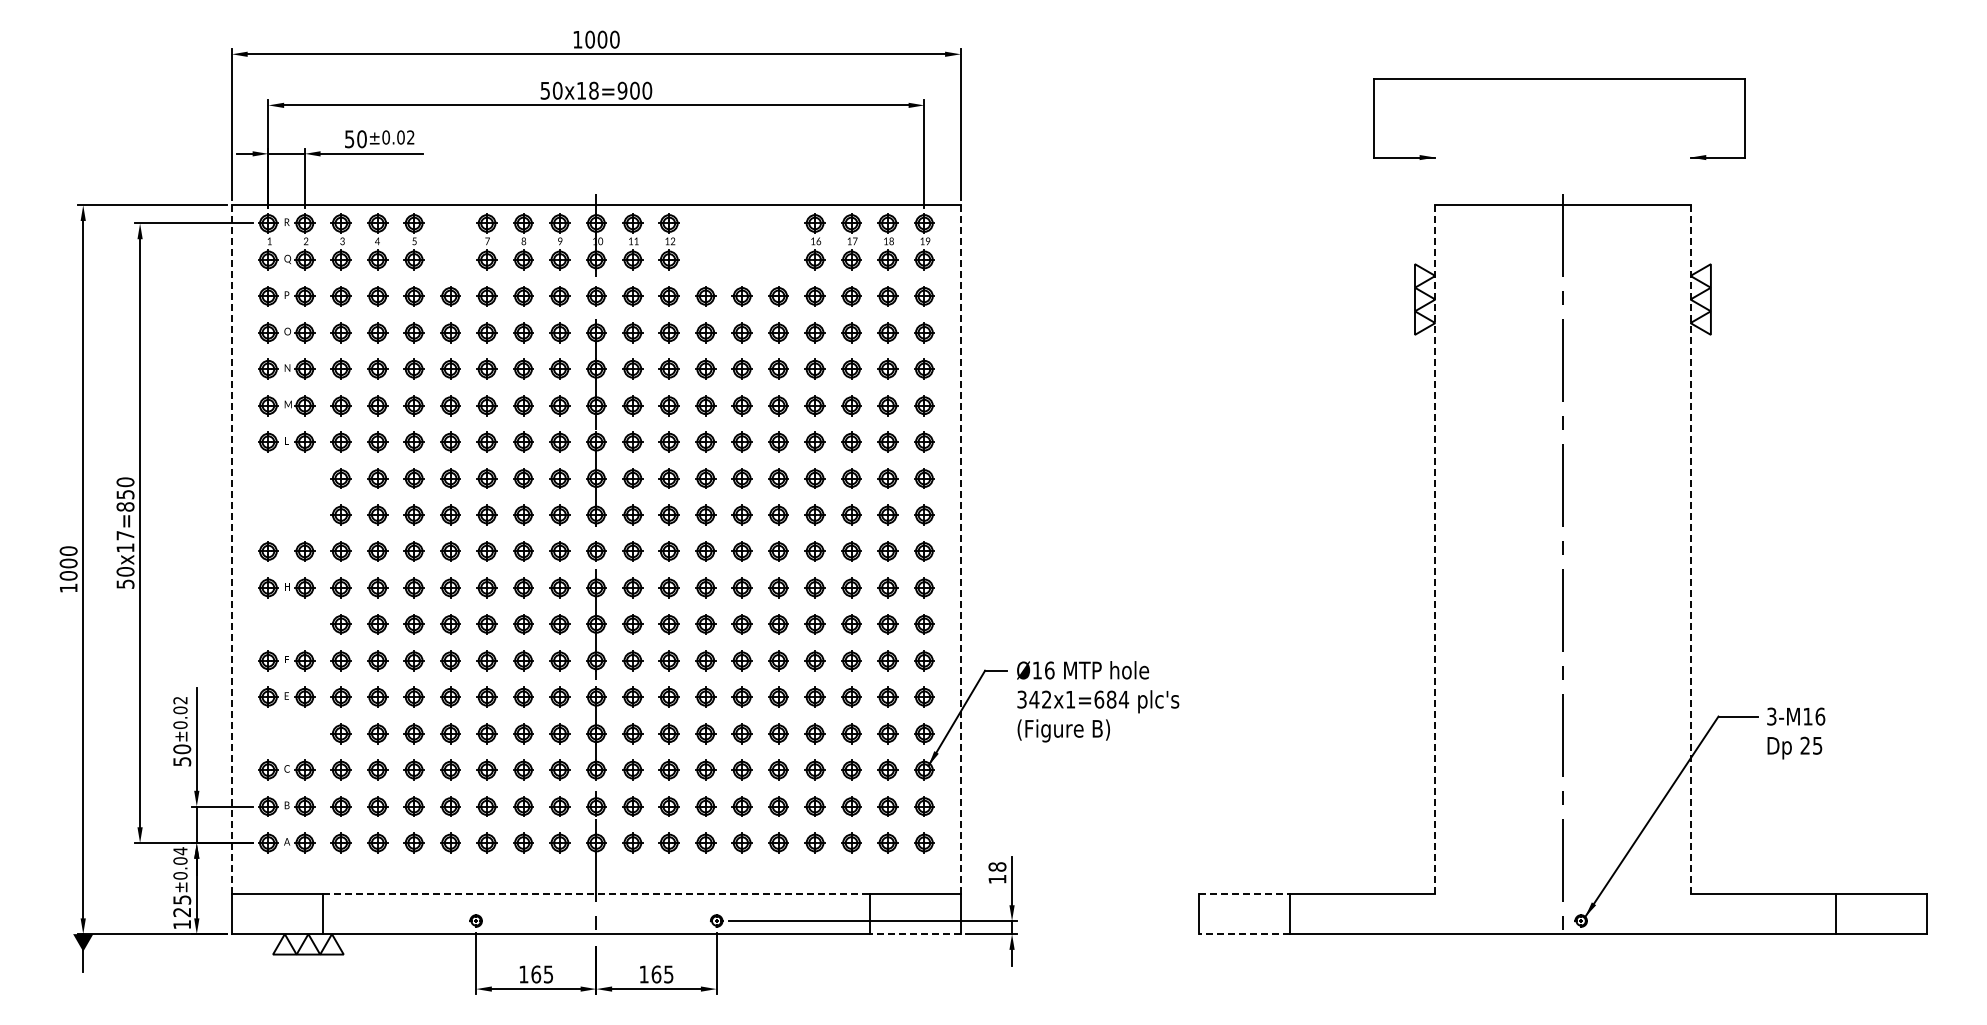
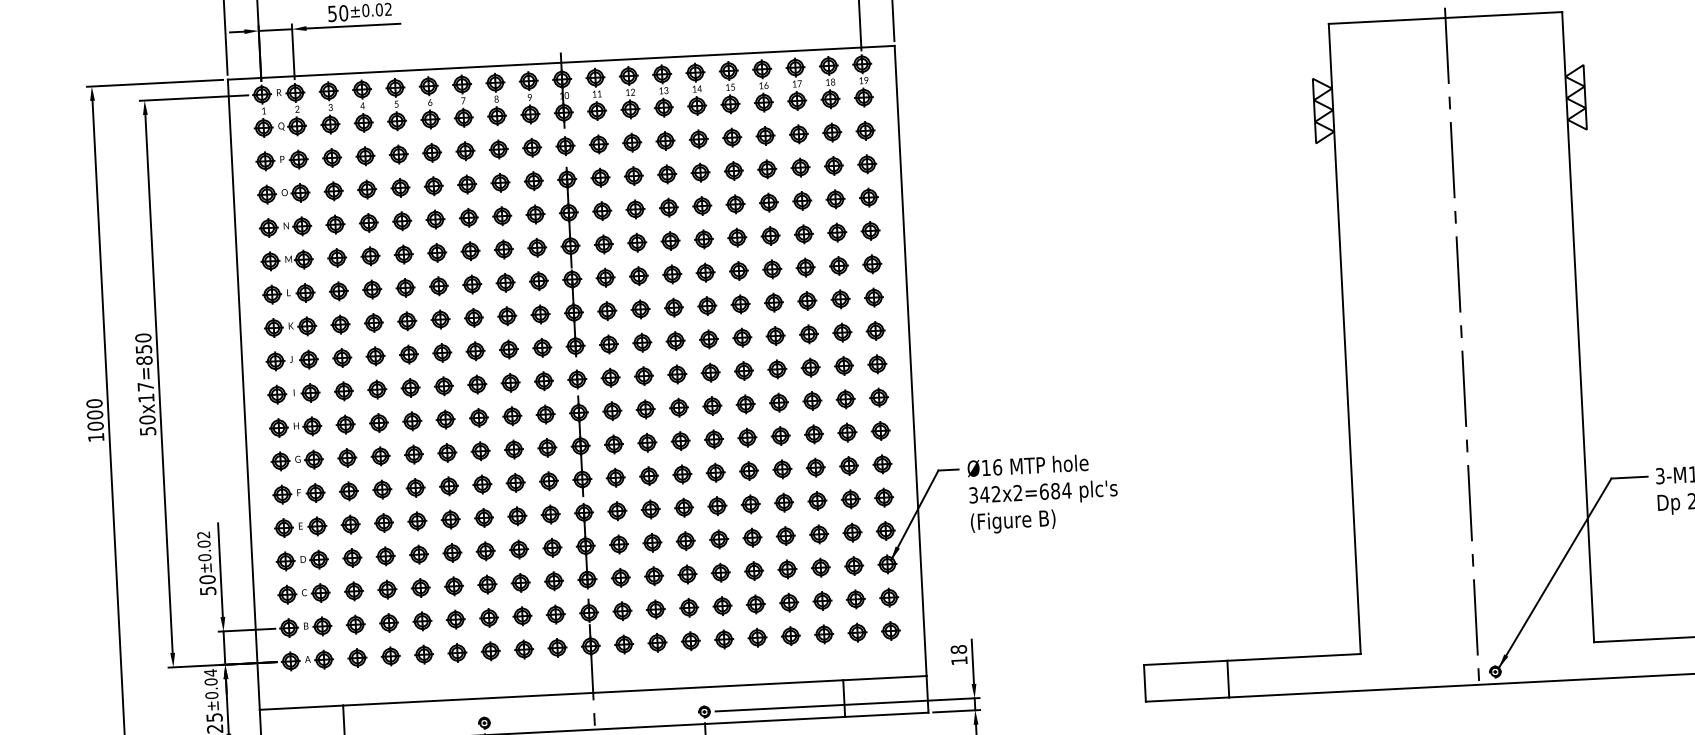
part: (450, 241) -> (429, 102), added
part: (705, 241) -> (662, 90), added
part: (741, 241) -> (695, 89), added
part: (778, 241) -> (729, 87), added
part: (286, 478) -> (290, 327), added
part: (286, 514) -> (292, 360), added
line: (231, 550) -> (243, 395), dashed -> solid
line: (960, 550) -> (910, 361), dashed -> solid
line: (1435, 550) -> (1344, 339), dashed -> solid
line: (1690, 550) -> (1578, 327), dashed -> solid
part: (286, 624) -> (297, 460), added
text: (1070, 699) -> (1017, 492), 342x1=684 -> 342x2=684
part: (286, 733) -> (302, 560), added
line: (596, 894) -> (593, 693), dashed -> solid
line: (1244, 894) -> (1186, 663), dashed -> solid
line: (915, 934) -> (886, 715), dashed -> solid
line: (1244, 934) -> (1187, 699), dashed -> solid

